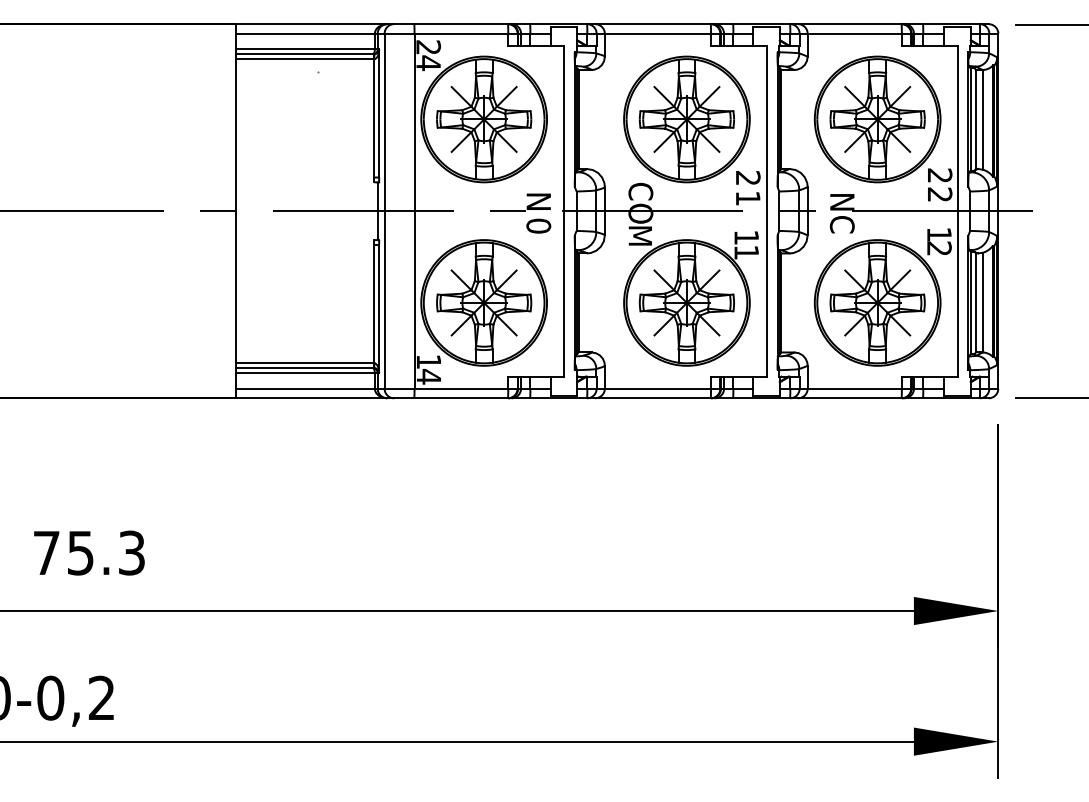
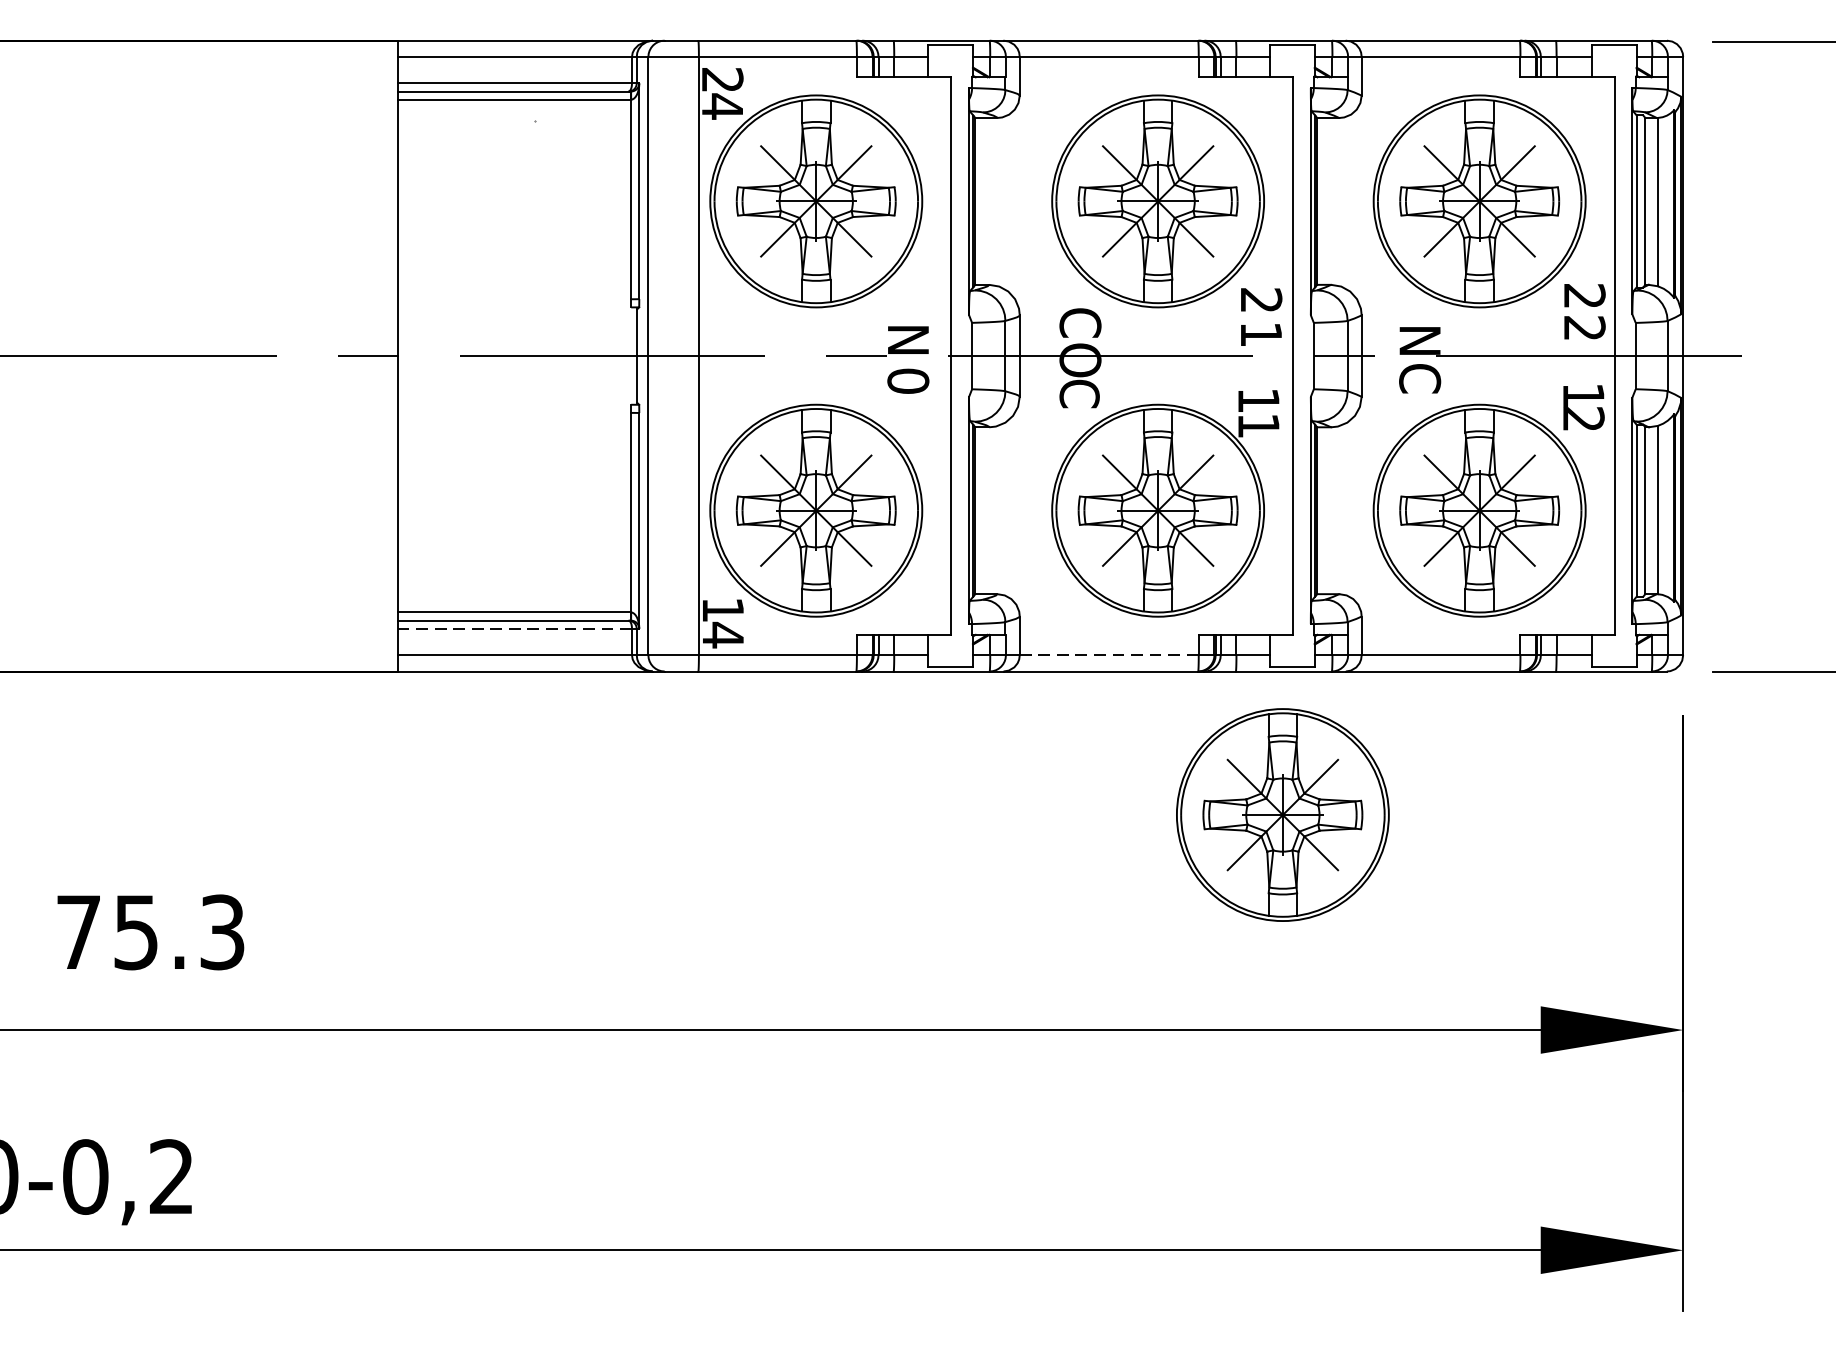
text: (640, 235) -> (1079, 397), M -> C
line: (305, 372) -> (515, 627), solid -> dashed
line: (658, 388) -> (1110, 654), solid -> dashed
part: (760, 483) -> (1282, 815), added

